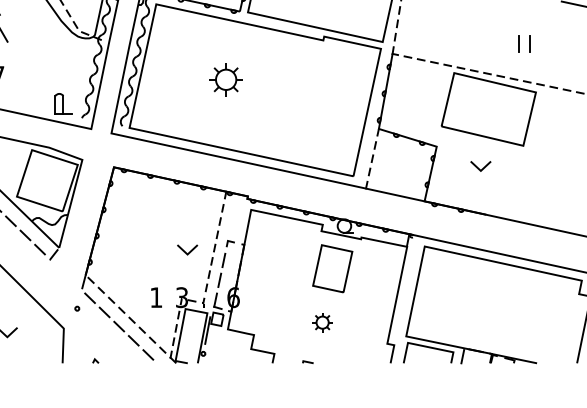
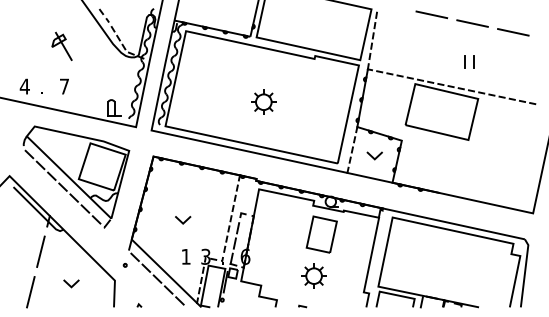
part: (225, 78) -> (263, 101), moved
line: (479, 167) -> (373, 156), moved
line: (186, 251) -> (182, 221), moved
line: (130, 319) -> (166, 273), dashed -> solid
part: (321, 321) -> (313, 275), size x1.67

